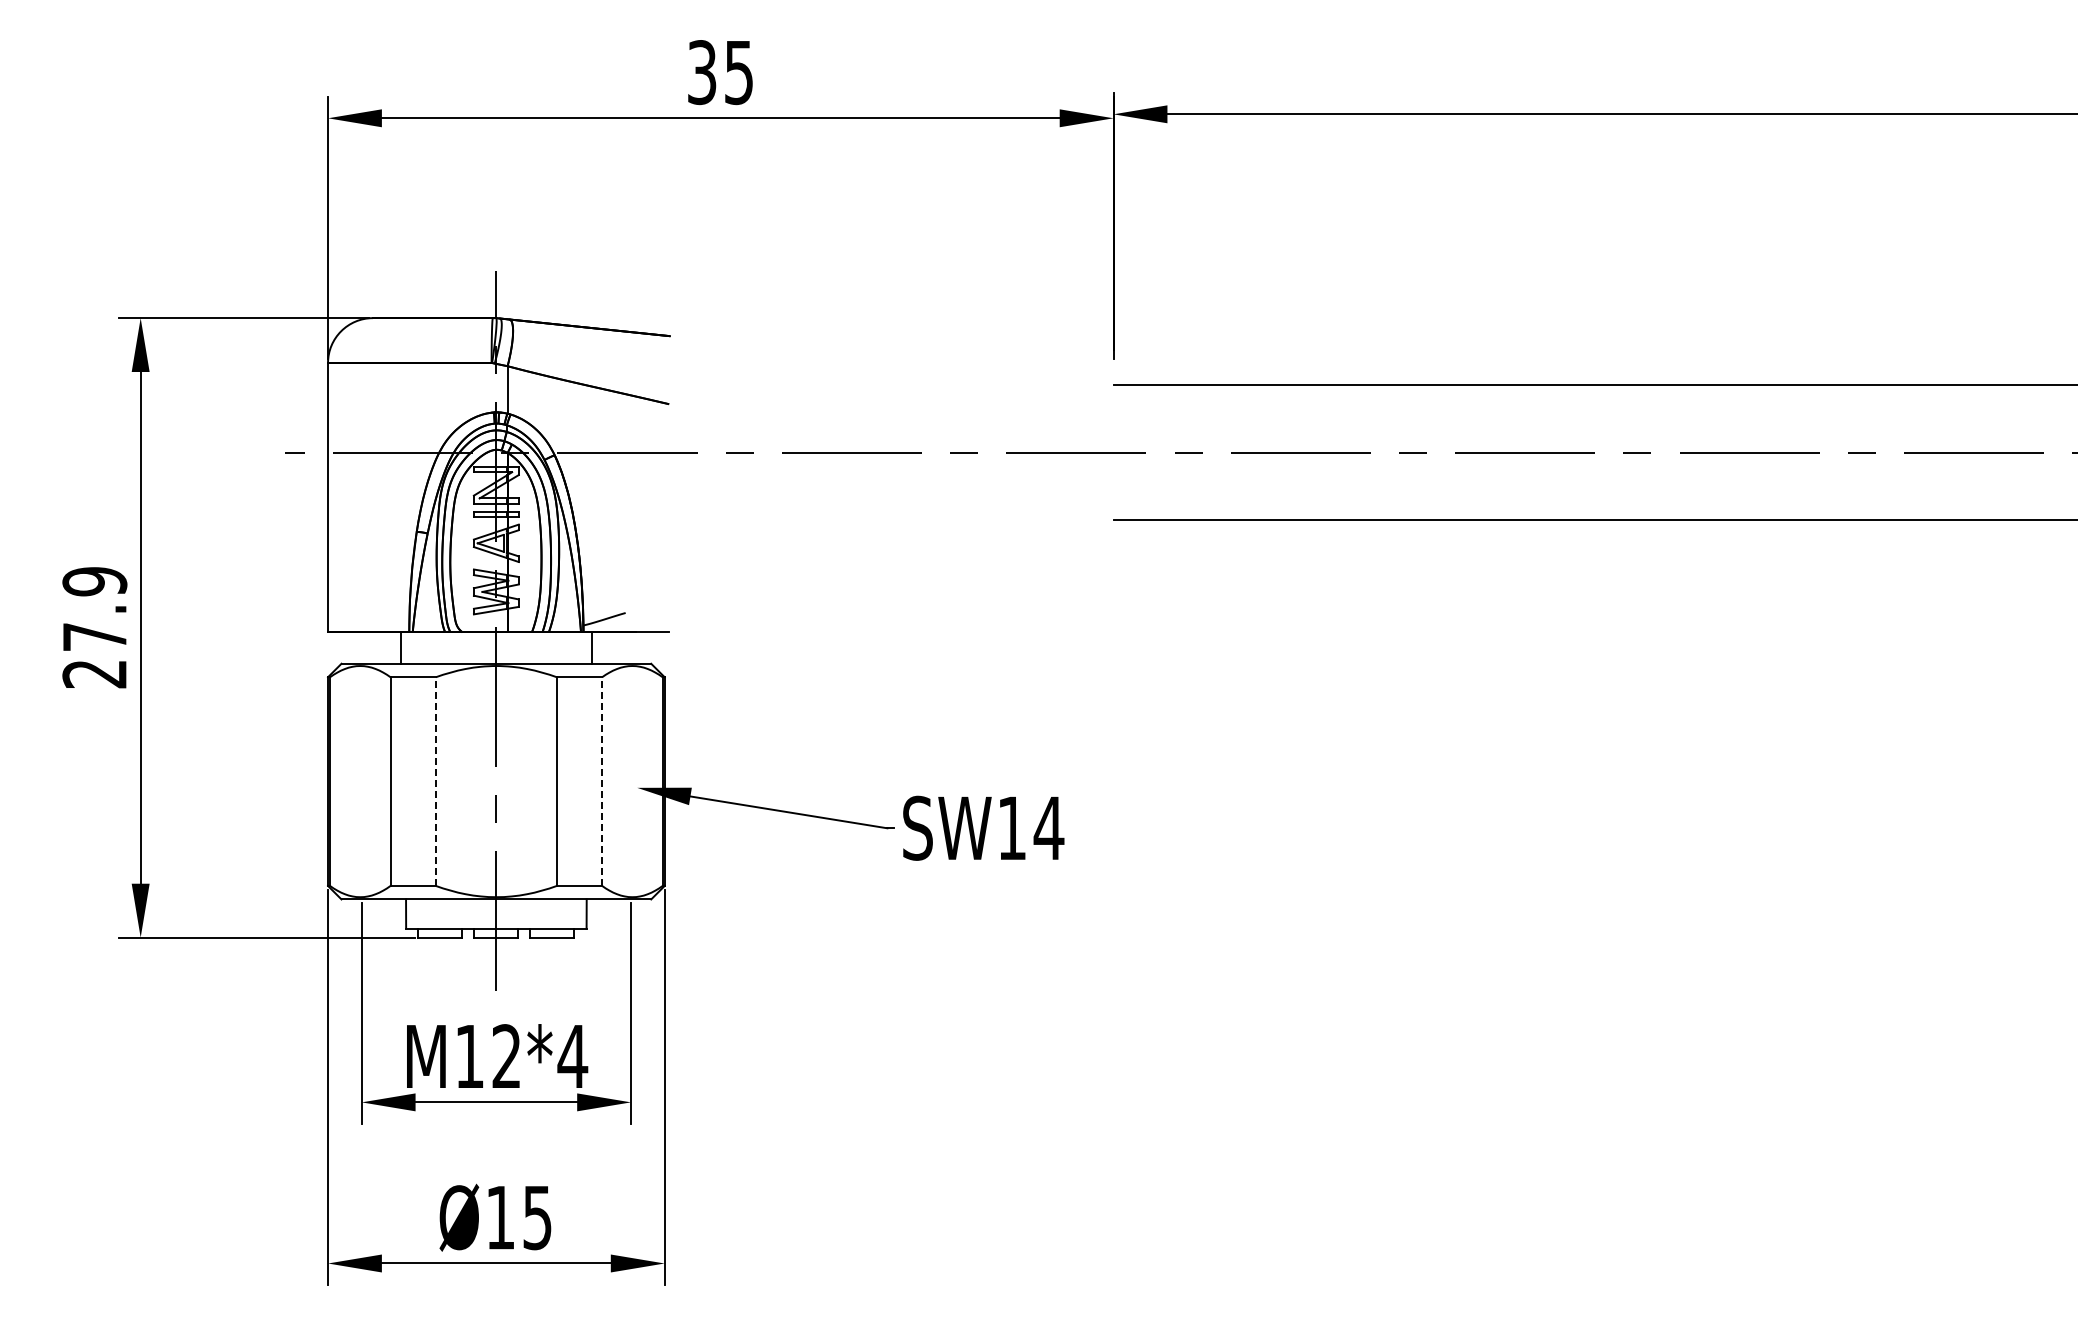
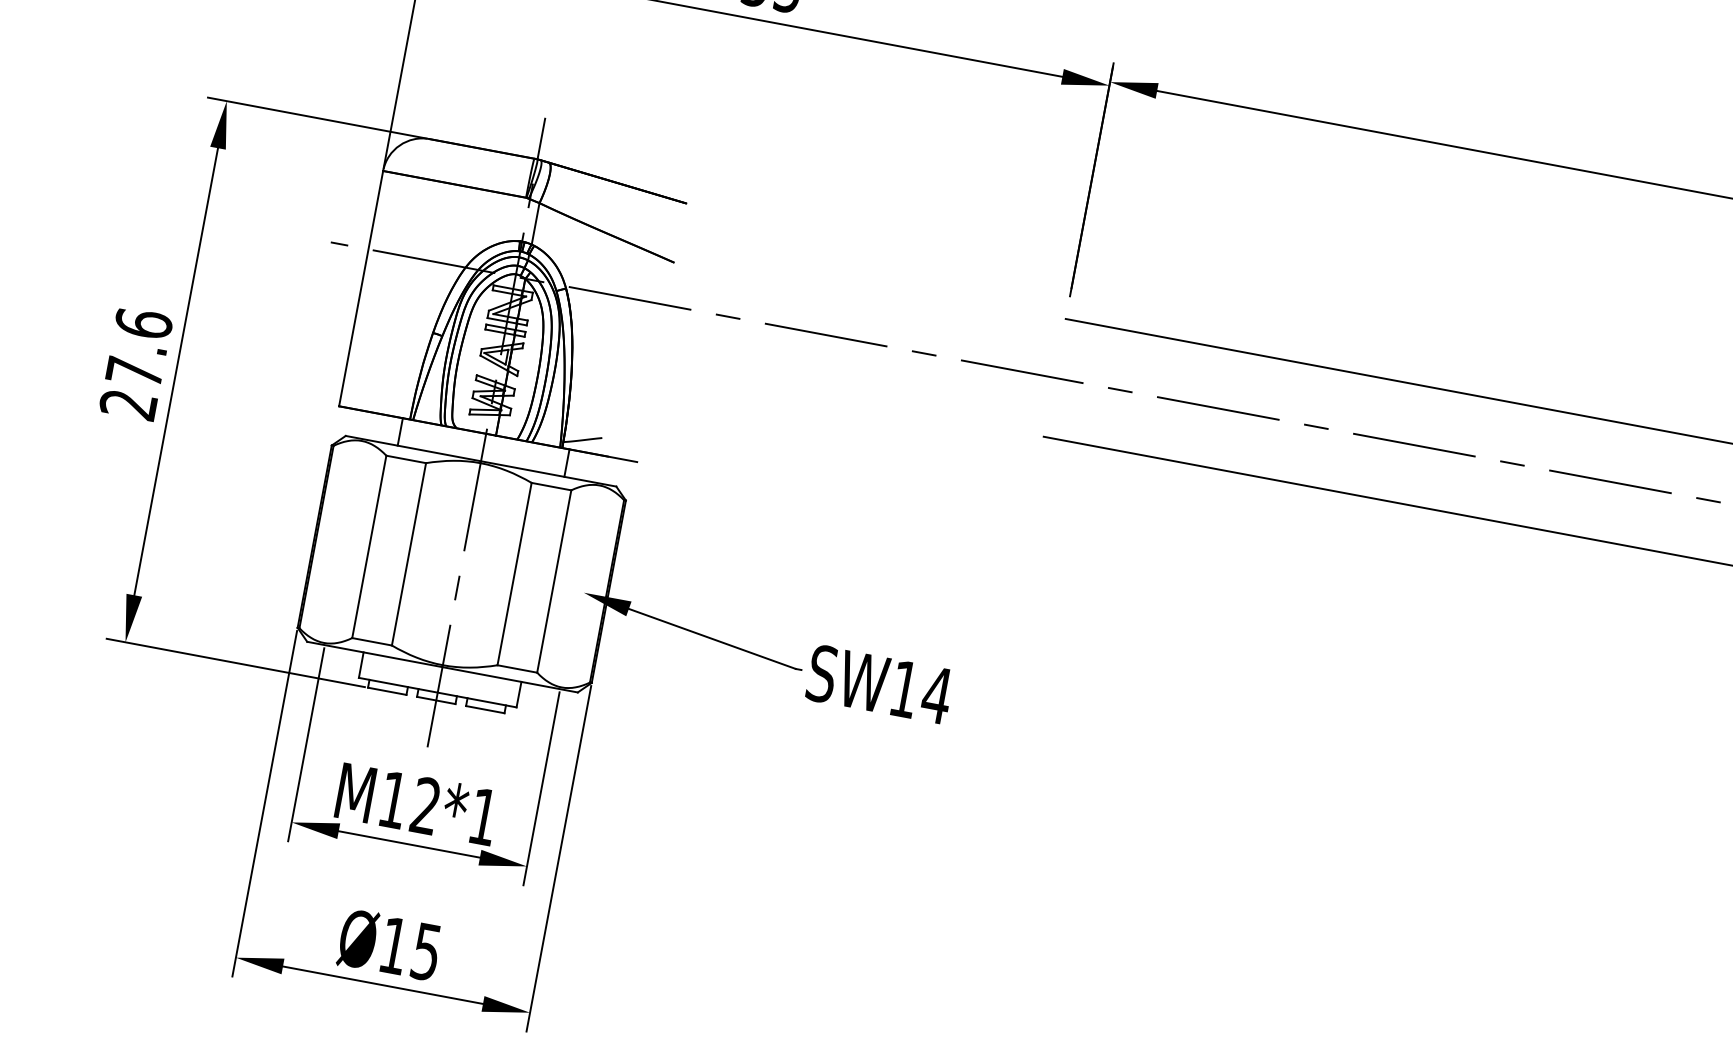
text: (94, 581) -> (143, 323), 27.9 -> 27.6
line: (435, 781) -> (408, 554), dashed -> solid
line: (602, 781) -> (554, 581), dashed -> solid
text: (572, 1056) -> (483, 816), M12*4 -> M12*1

